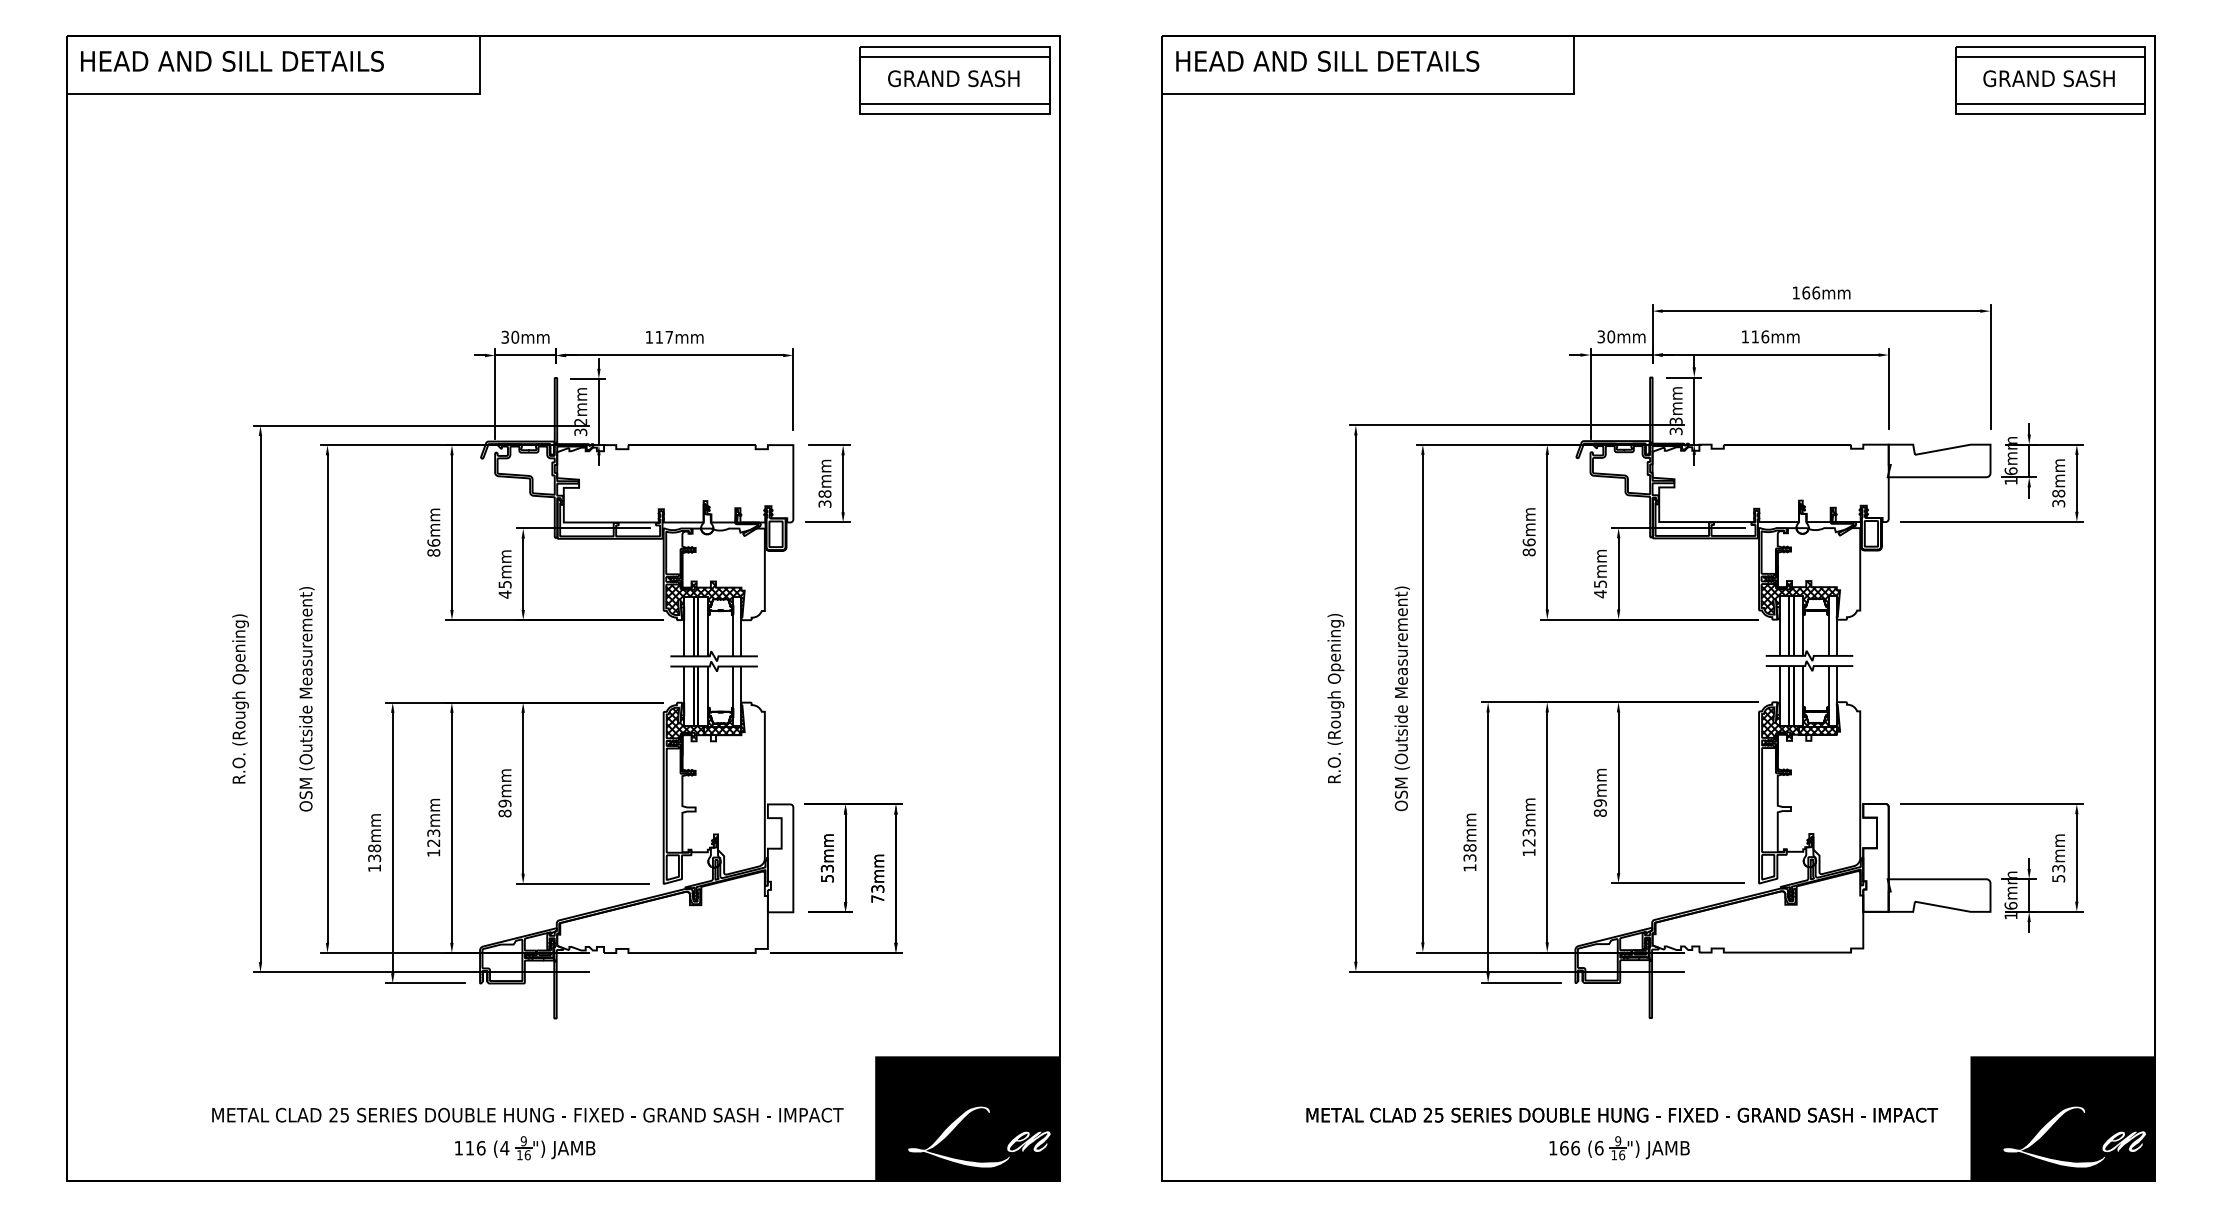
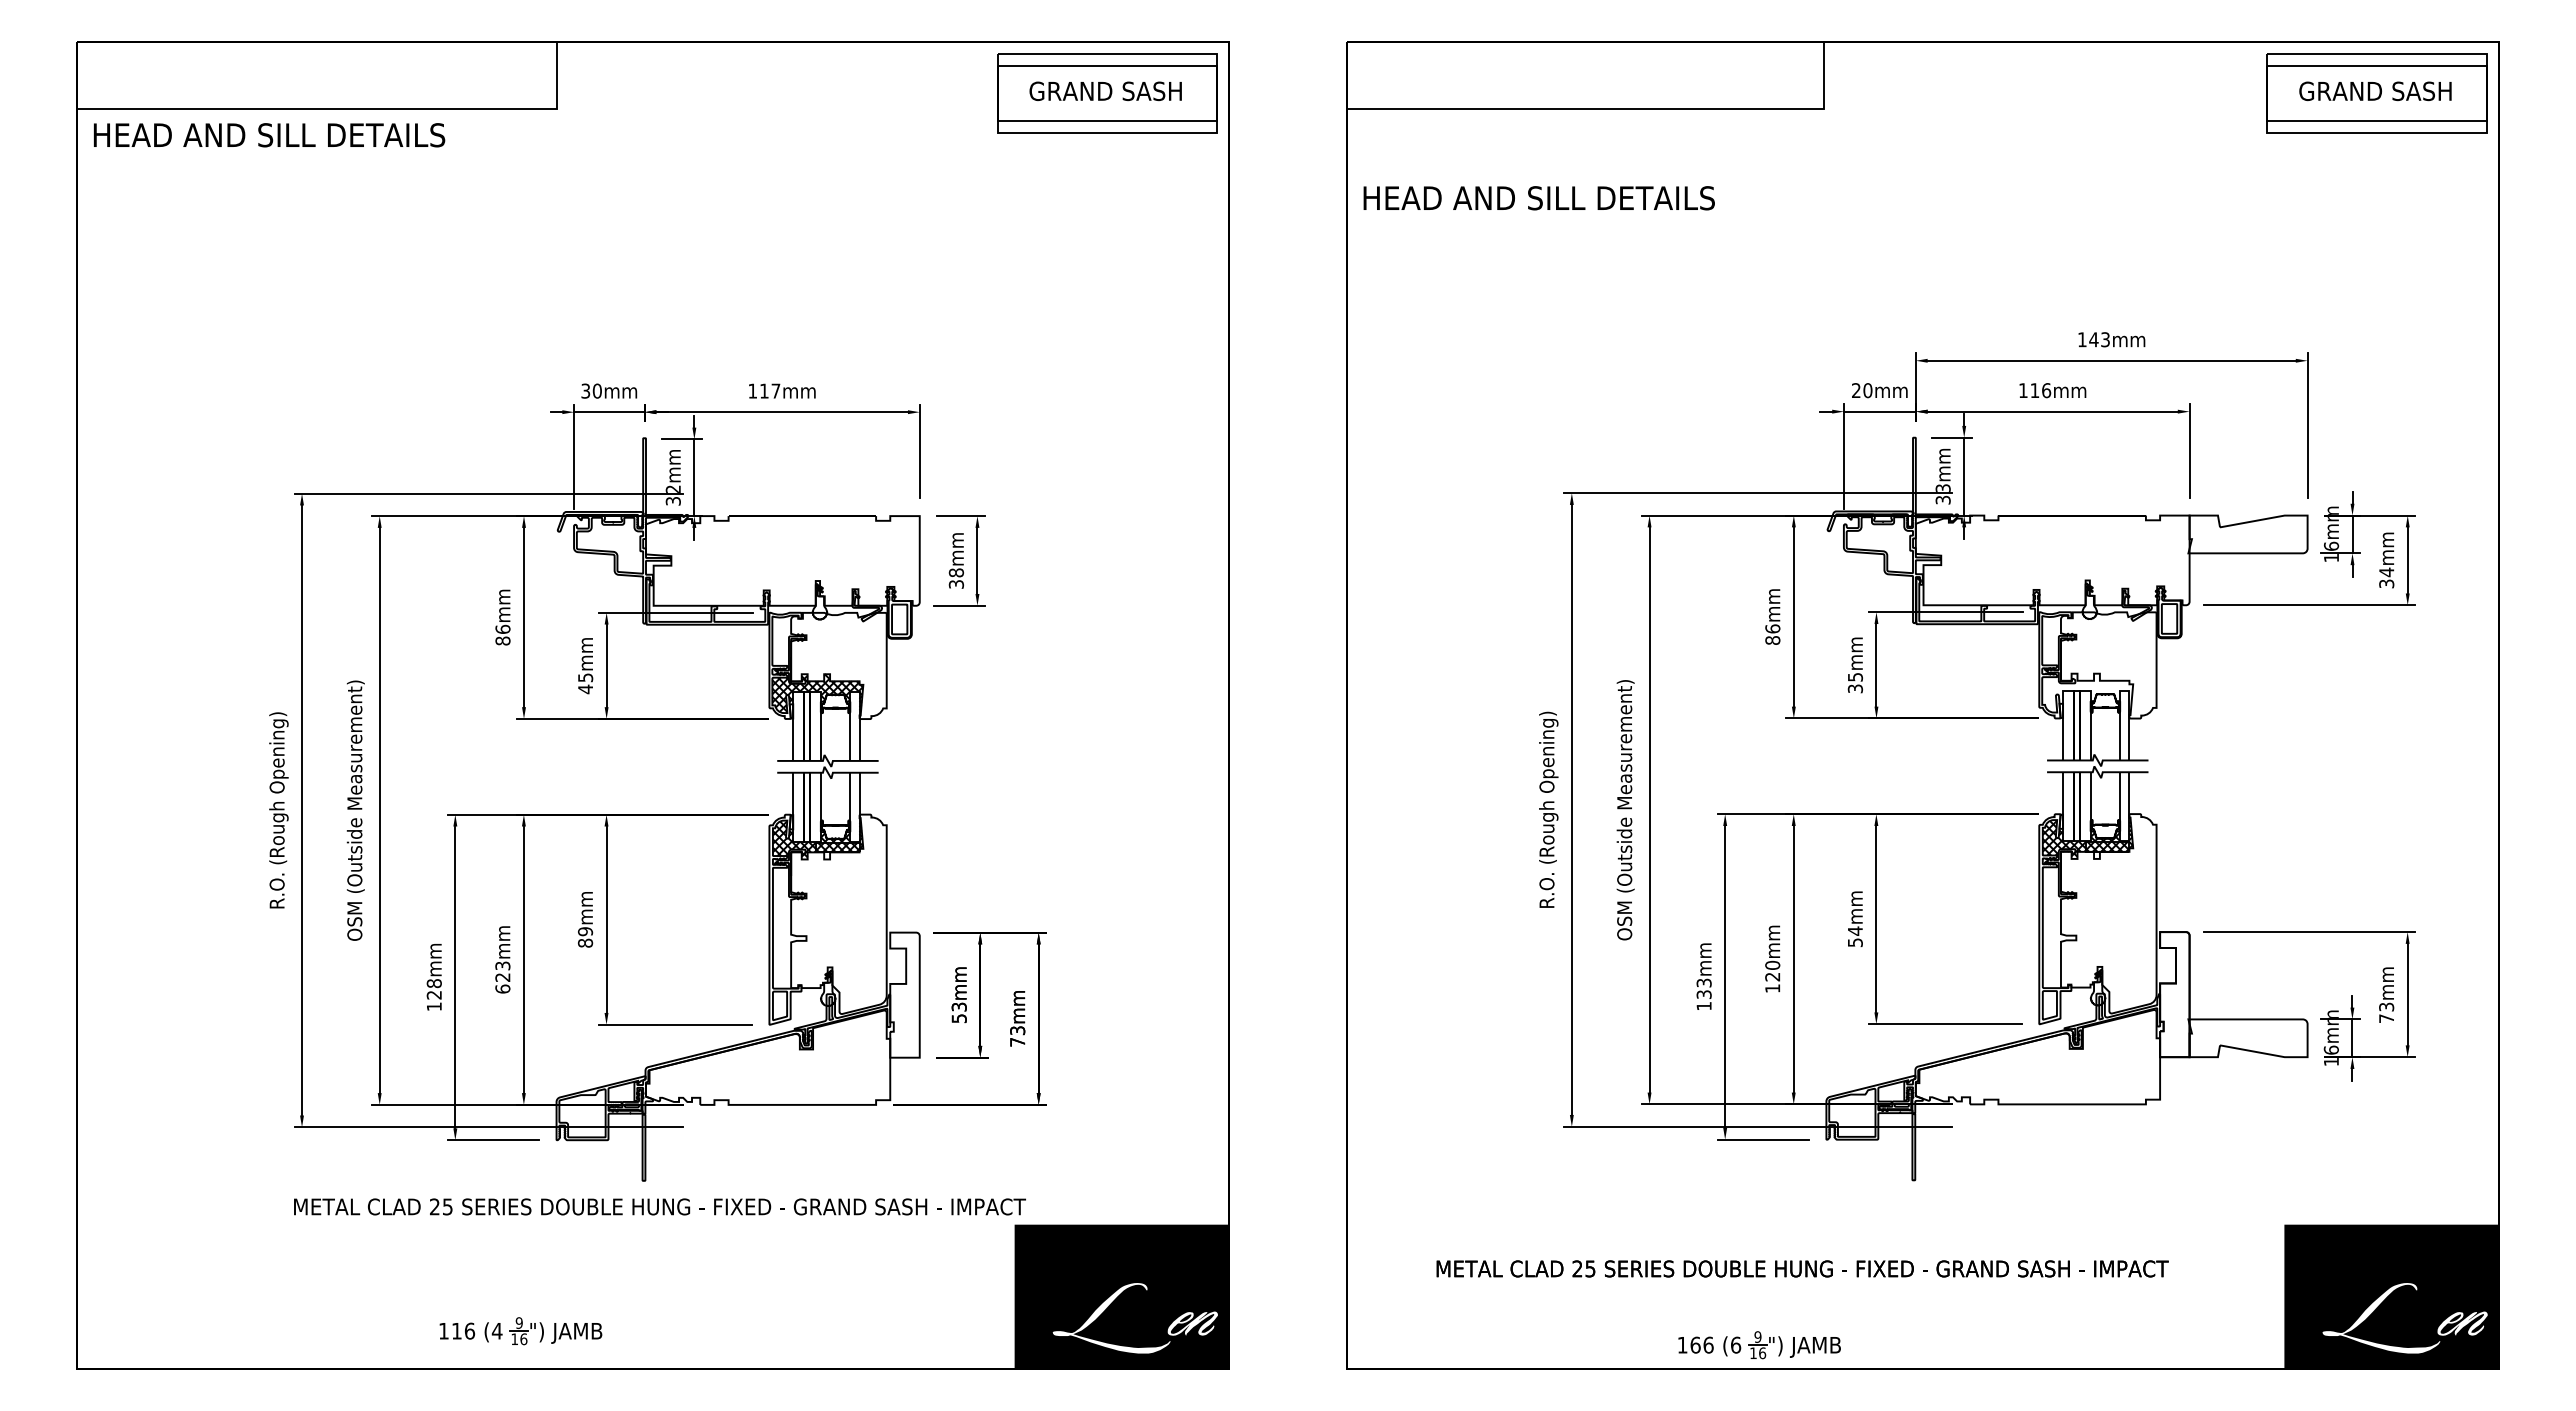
text: (232, 61) -> (269, 135), moved
text: (1327, 61) -> (1538, 198), moved
text: (1810, 292) -> (2099, 339), 166mm -> 143mm
text: (1601, 336) -> (1856, 390), 30mm -> 20mm
text: (2058, 493) -> (2386, 572), 38mm -> 34mm
text: (1600, 593) -> (1855, 688), 45mm -> 35mm
hatch: (1800, 598) -> (2087, 693), removed
text: (1599, 807) -> (1854, 936), 89mm -> 54mm
text: (1528, 831) -> (1772, 964), 123mm -> 120mm
text: (1469, 847) -> (1703, 982), 138mm -> 133mm
text: (433, 852) -> (502, 988), 123mm -> 623mm
text: (374, 857) -> (434, 994), 138mm -> 128mm
text: (2058, 878) -> (2386, 1018), 53mm -> 73mm
text: (527, 1114) -> (659, 1206), moved
text: (1622, 1114) -> (1802, 1268), moved
part: (524, 1148) -> (520, 1331), moved
part: (1619, 1148) -> (1759, 1345), moved

